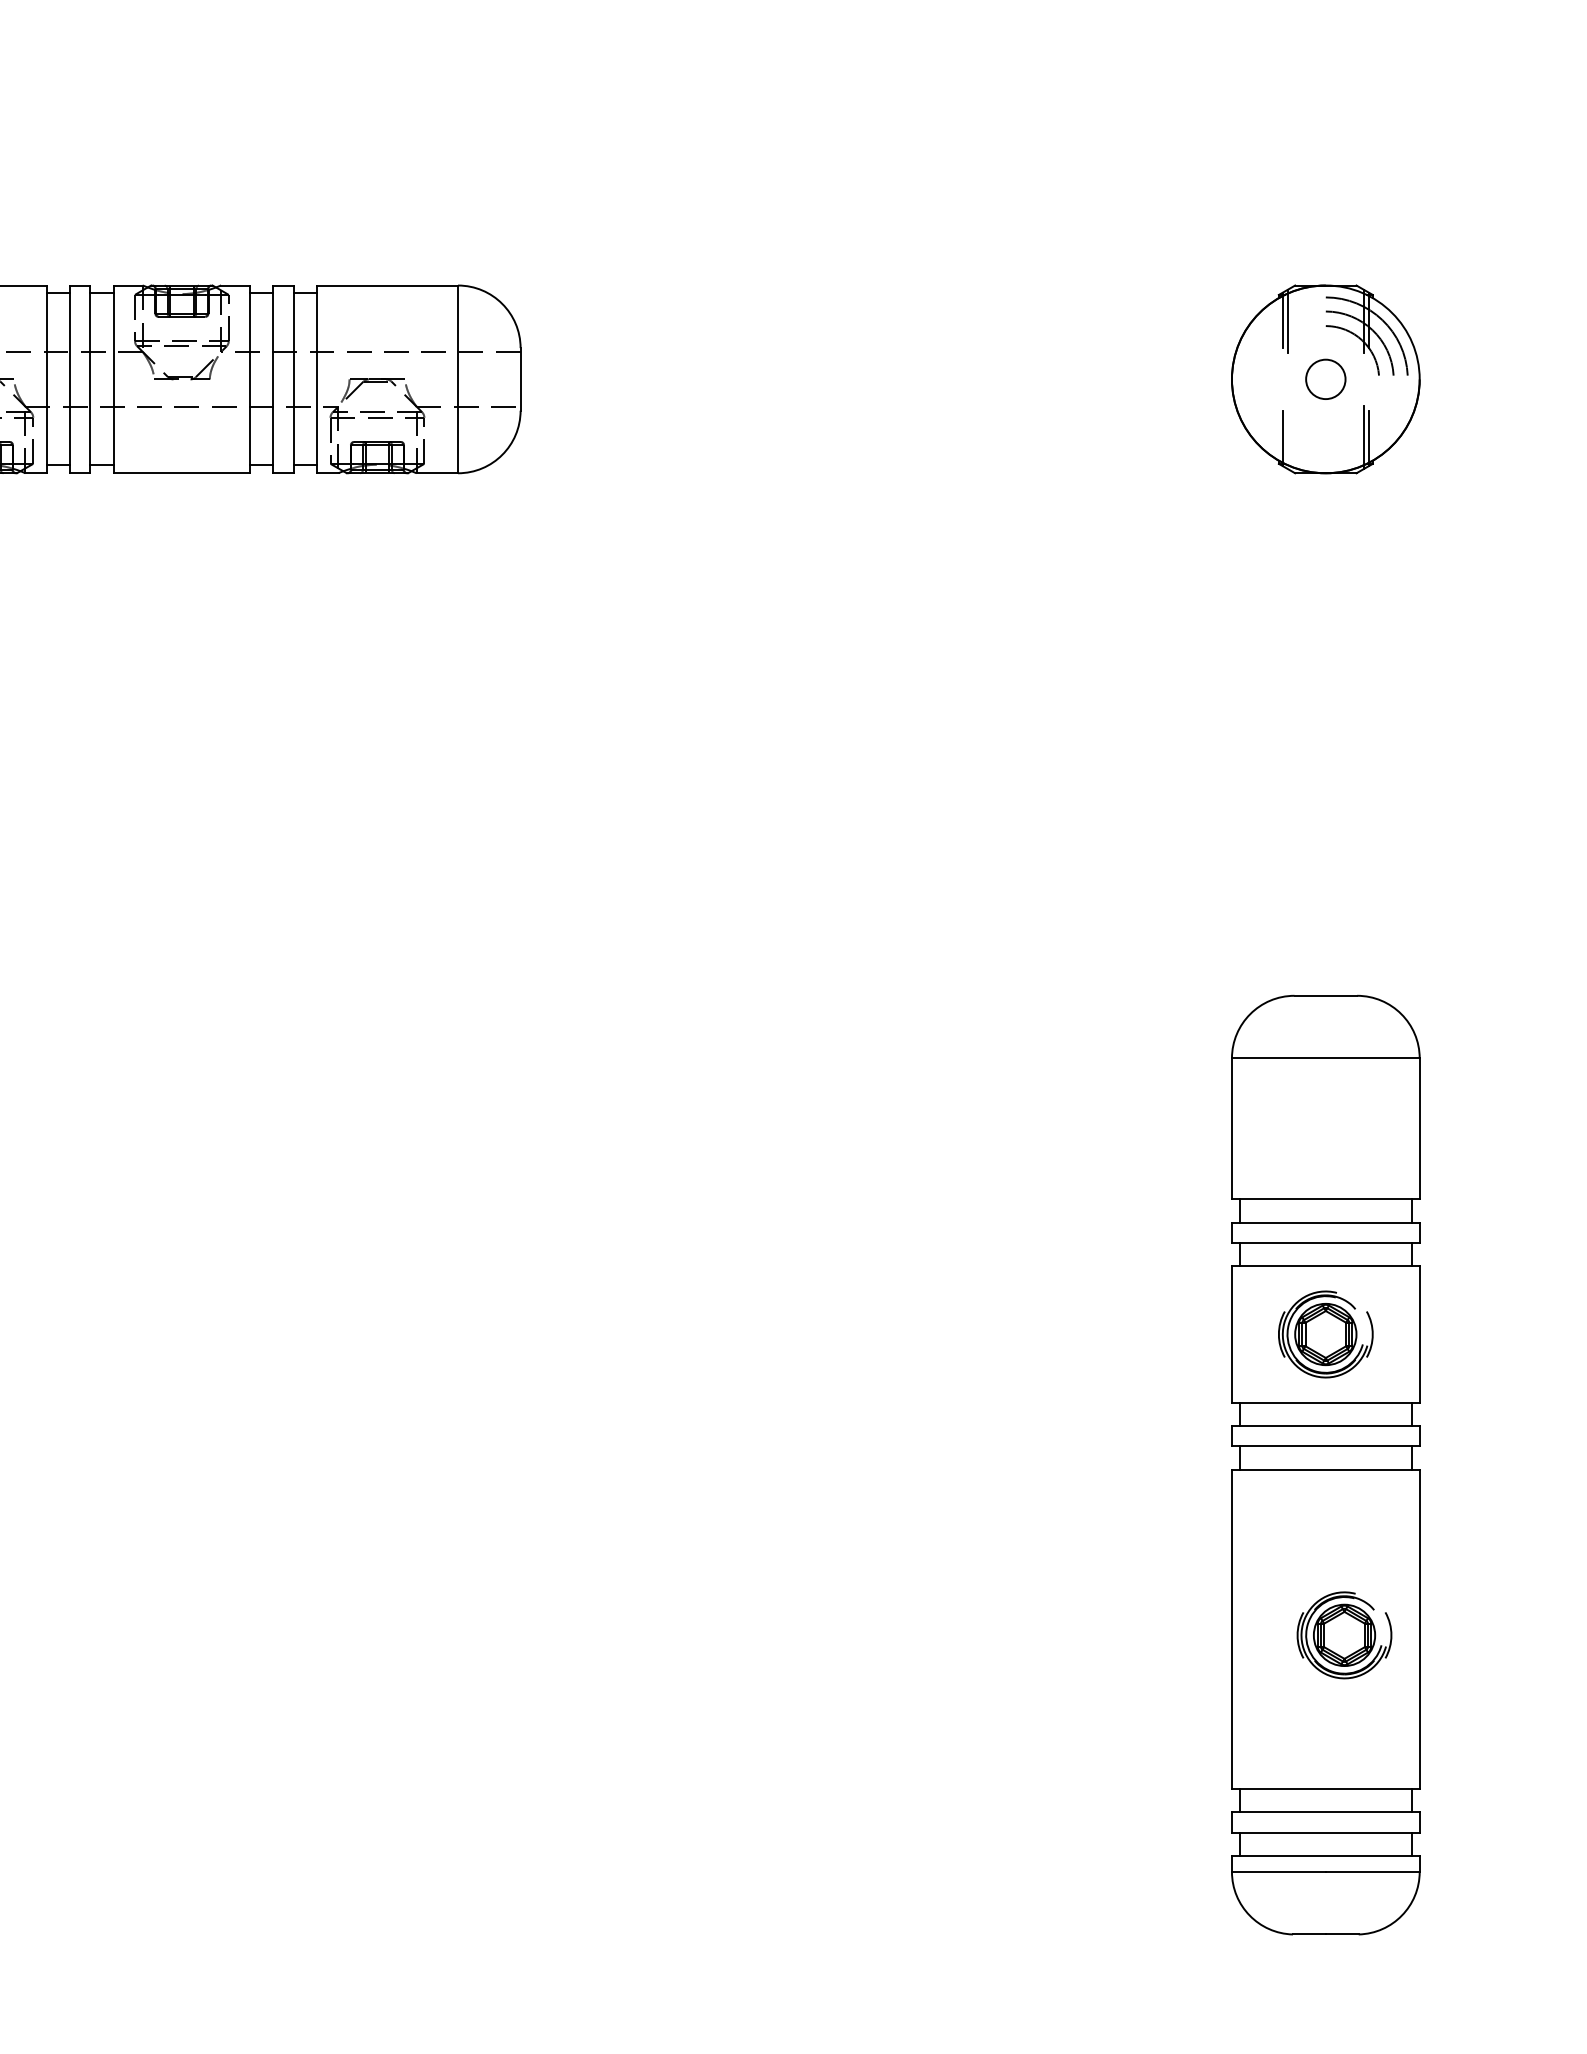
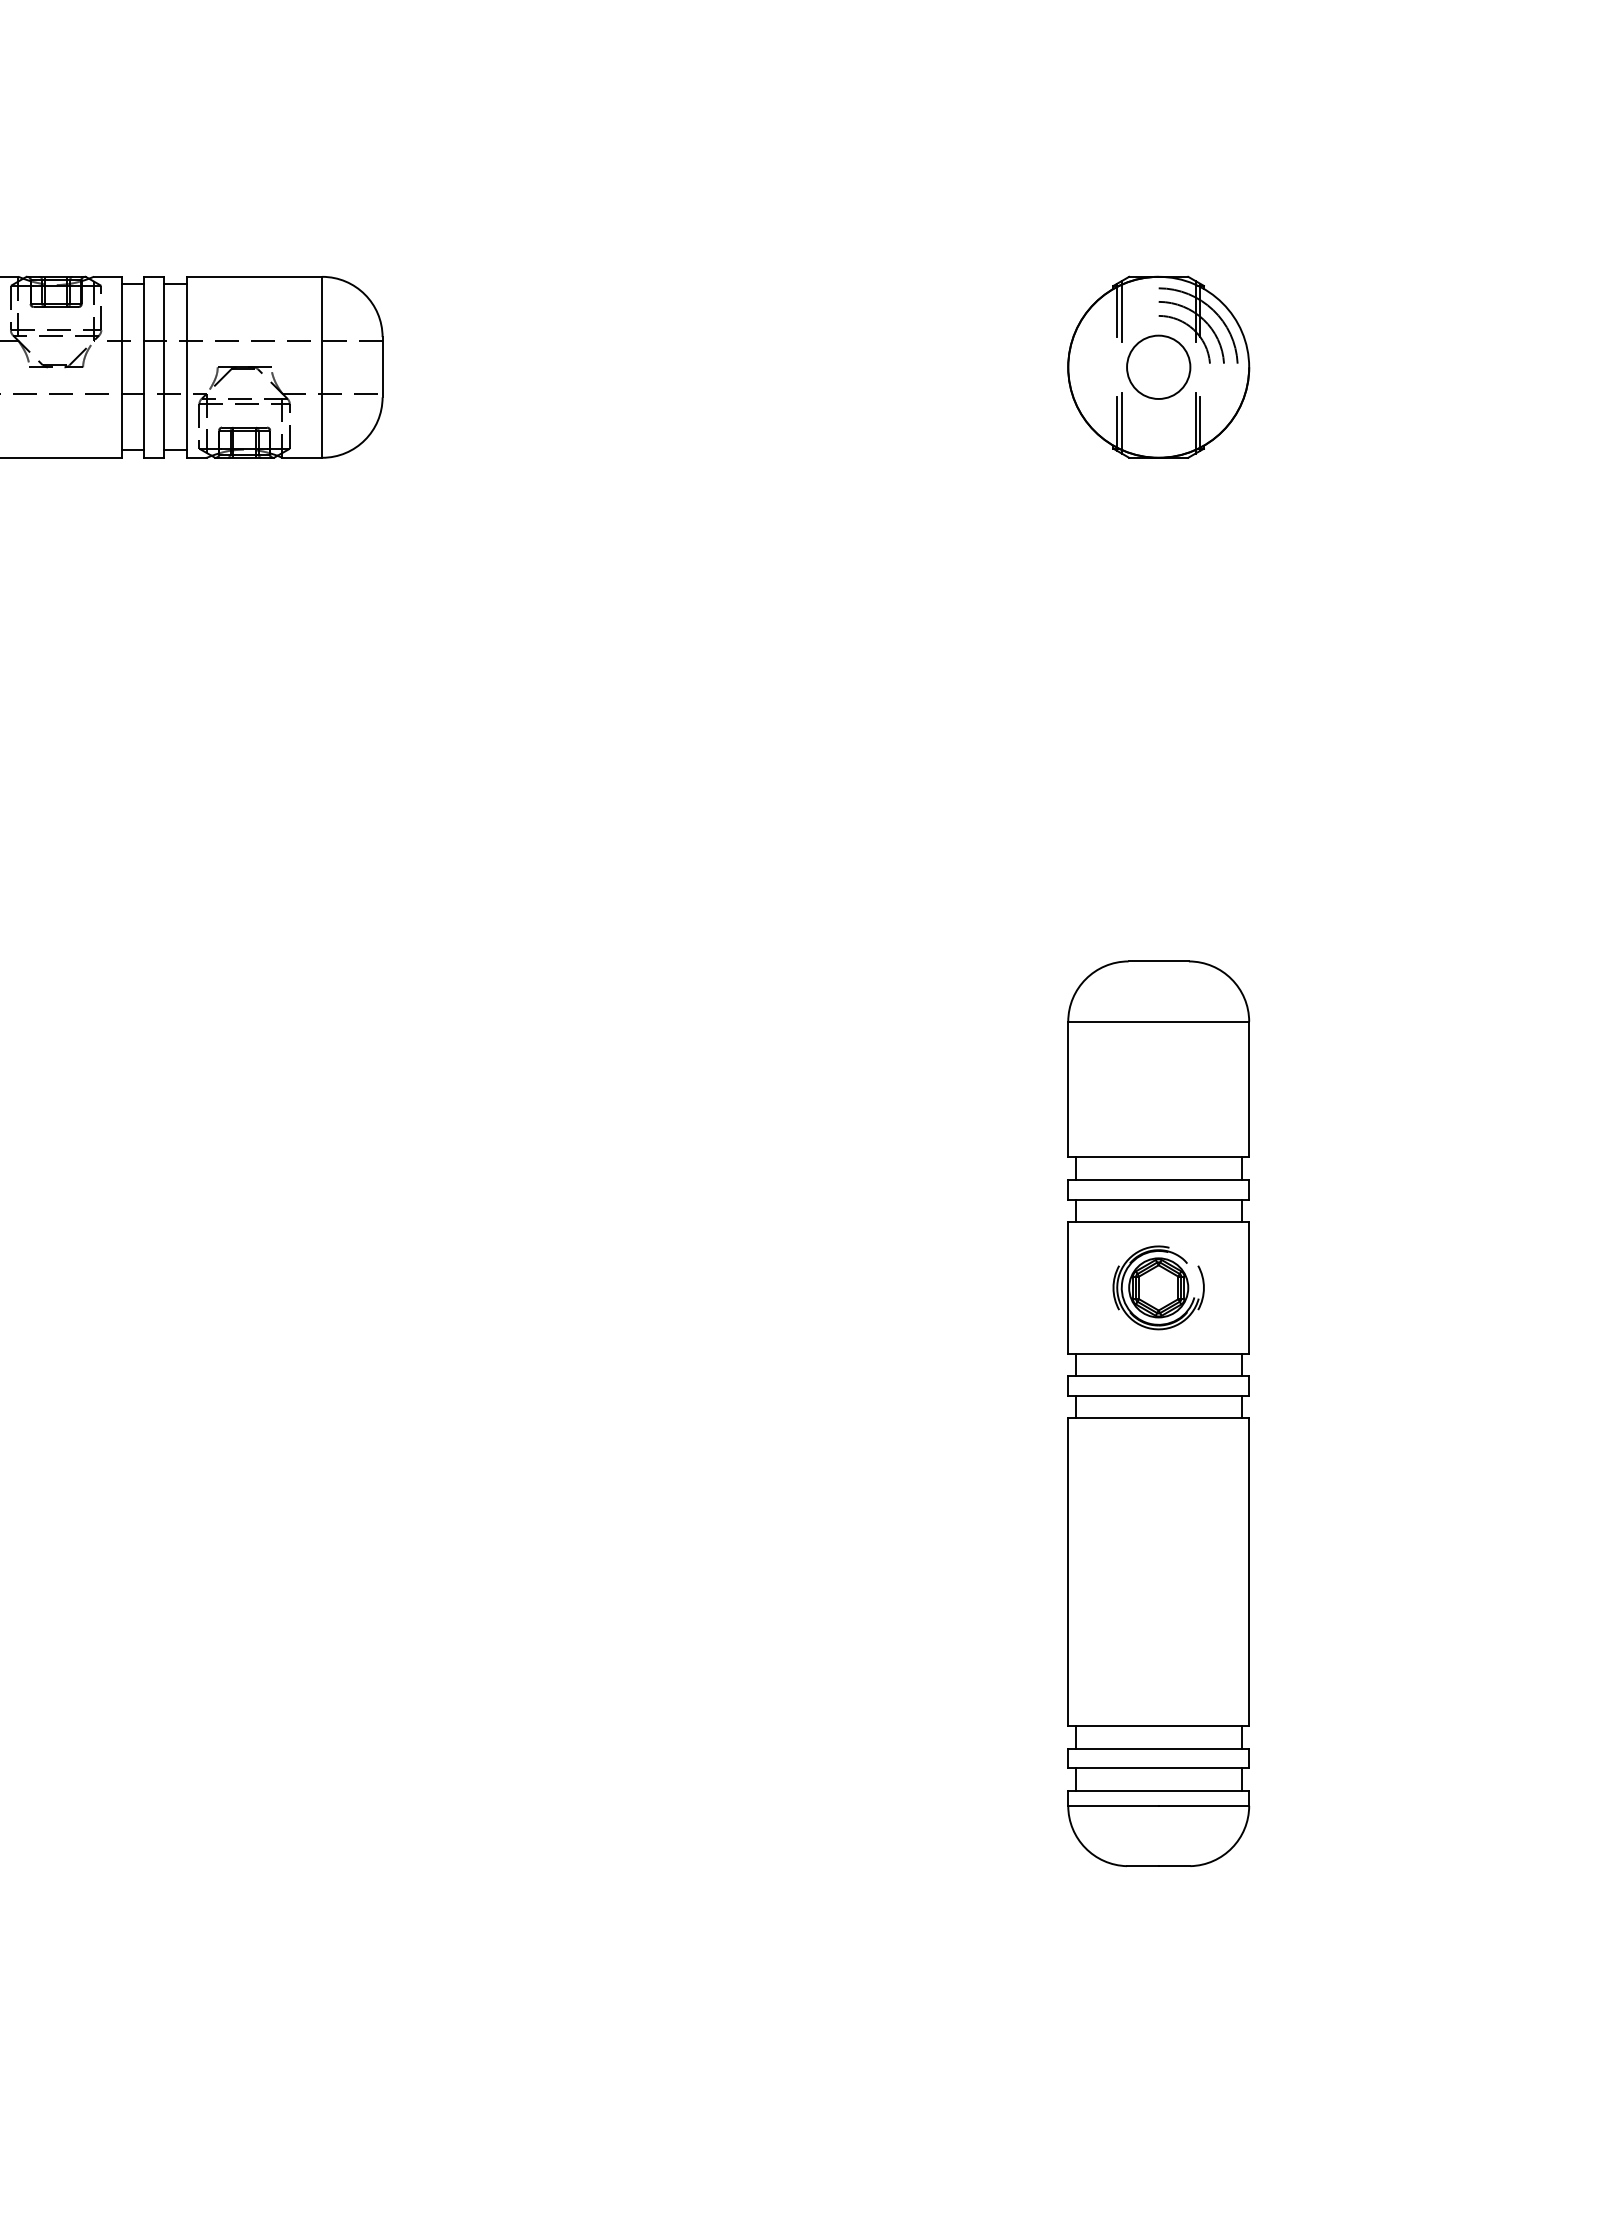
circle: (1325, 378) -> (1158, 366), size x1.67
line: (1287, 436) -> (1121, 422), added
part: (1344, 1634) -> (1176, 1577), removed

